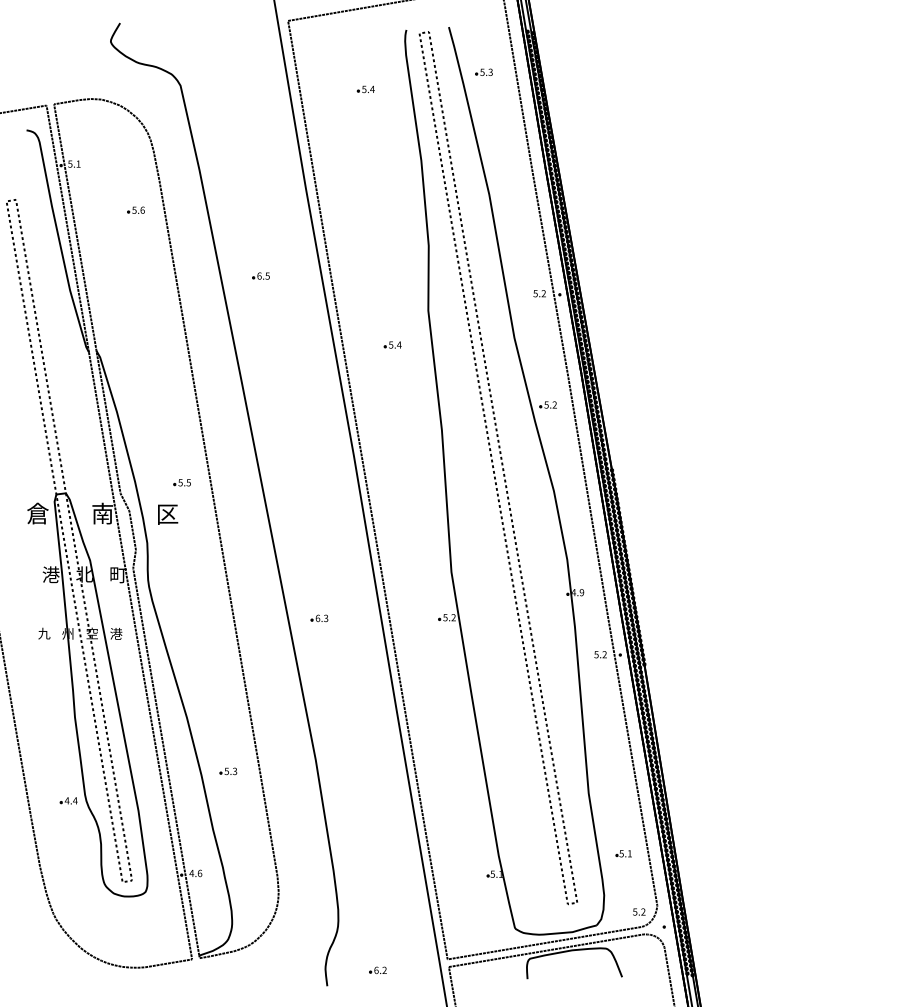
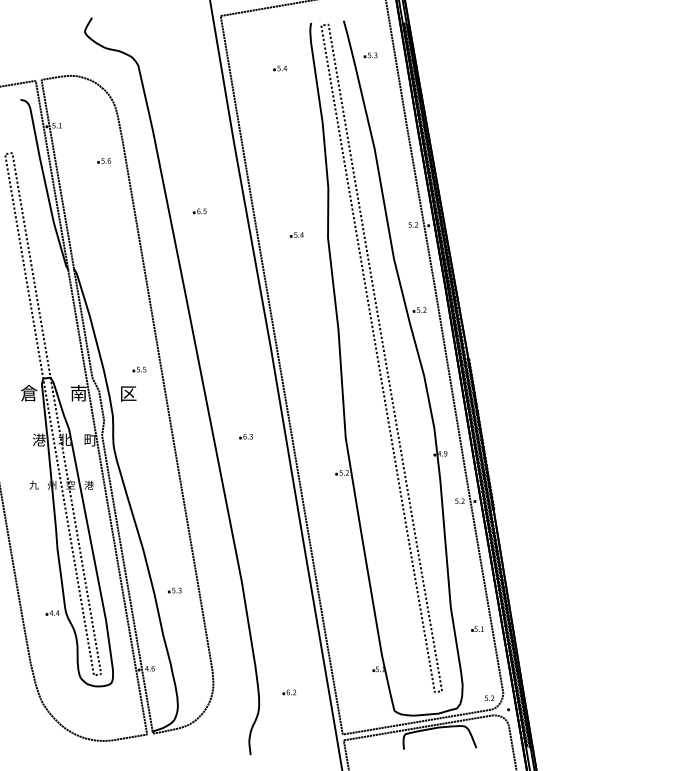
part: (392, 344) -> (296, 234), moved
part: (319, 618) -> (246, 436), moved
part: (623, 853) -> (477, 628), moved
part: (377, 969) -> (289, 691), moved

